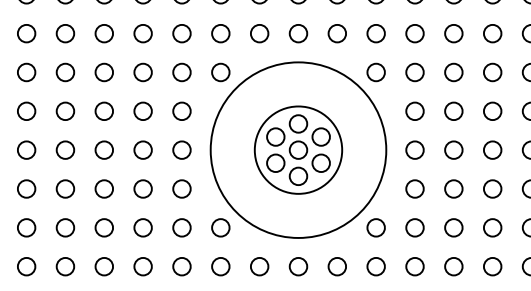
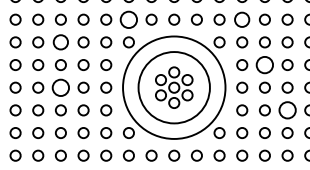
circle: (220, 33) -> (128, 19), size x1.6
circle: (415, 33) -> (242, 19), size x1.4
circle: (103, 72) -> (60, 42), size x1.4
circle: (453, 110) -> (264, 64), size x1.6
circle: (103, 149) -> (60, 87), size x1.6
circle: (297, 149) -> (173, 87), size x1.4
circle: (492, 189) -> (287, 110), size x1.6

